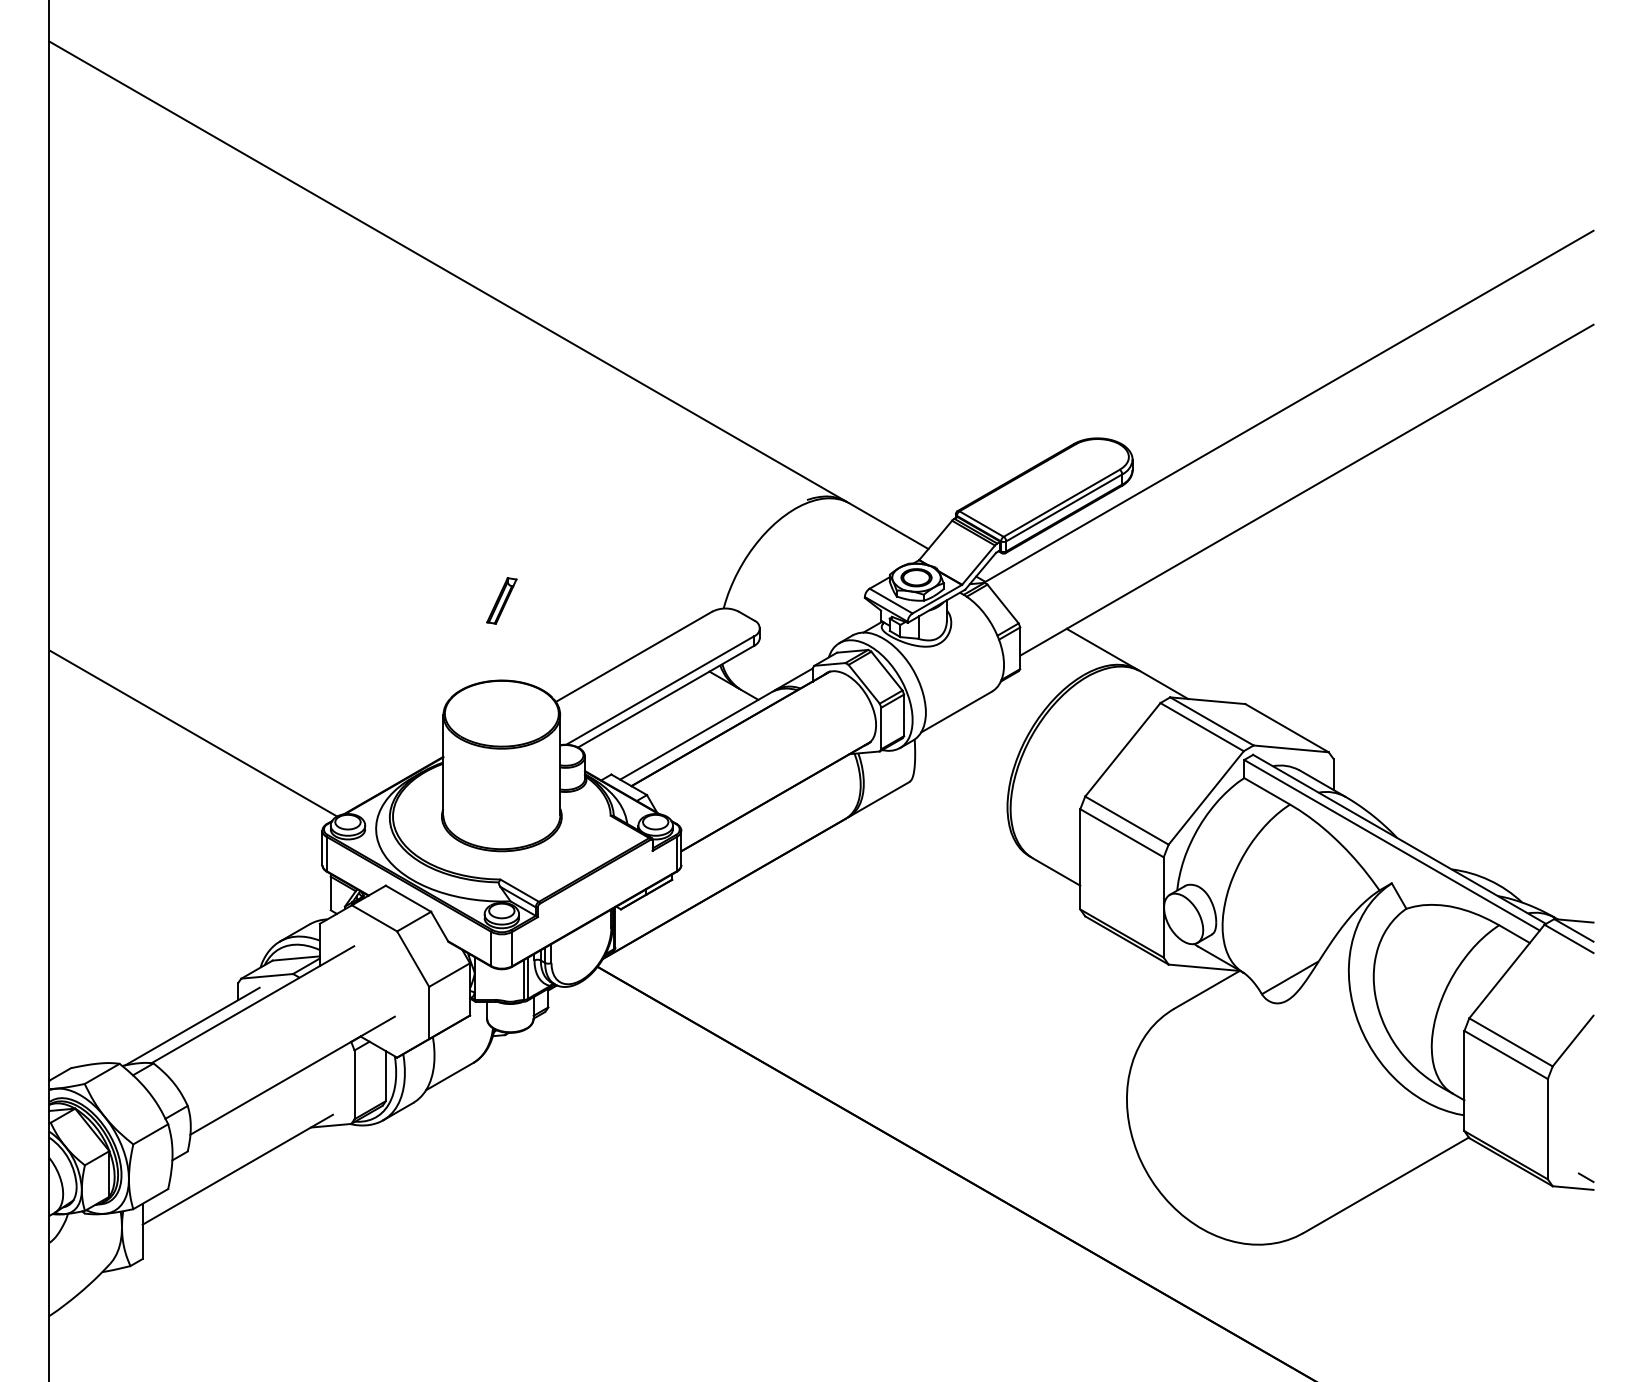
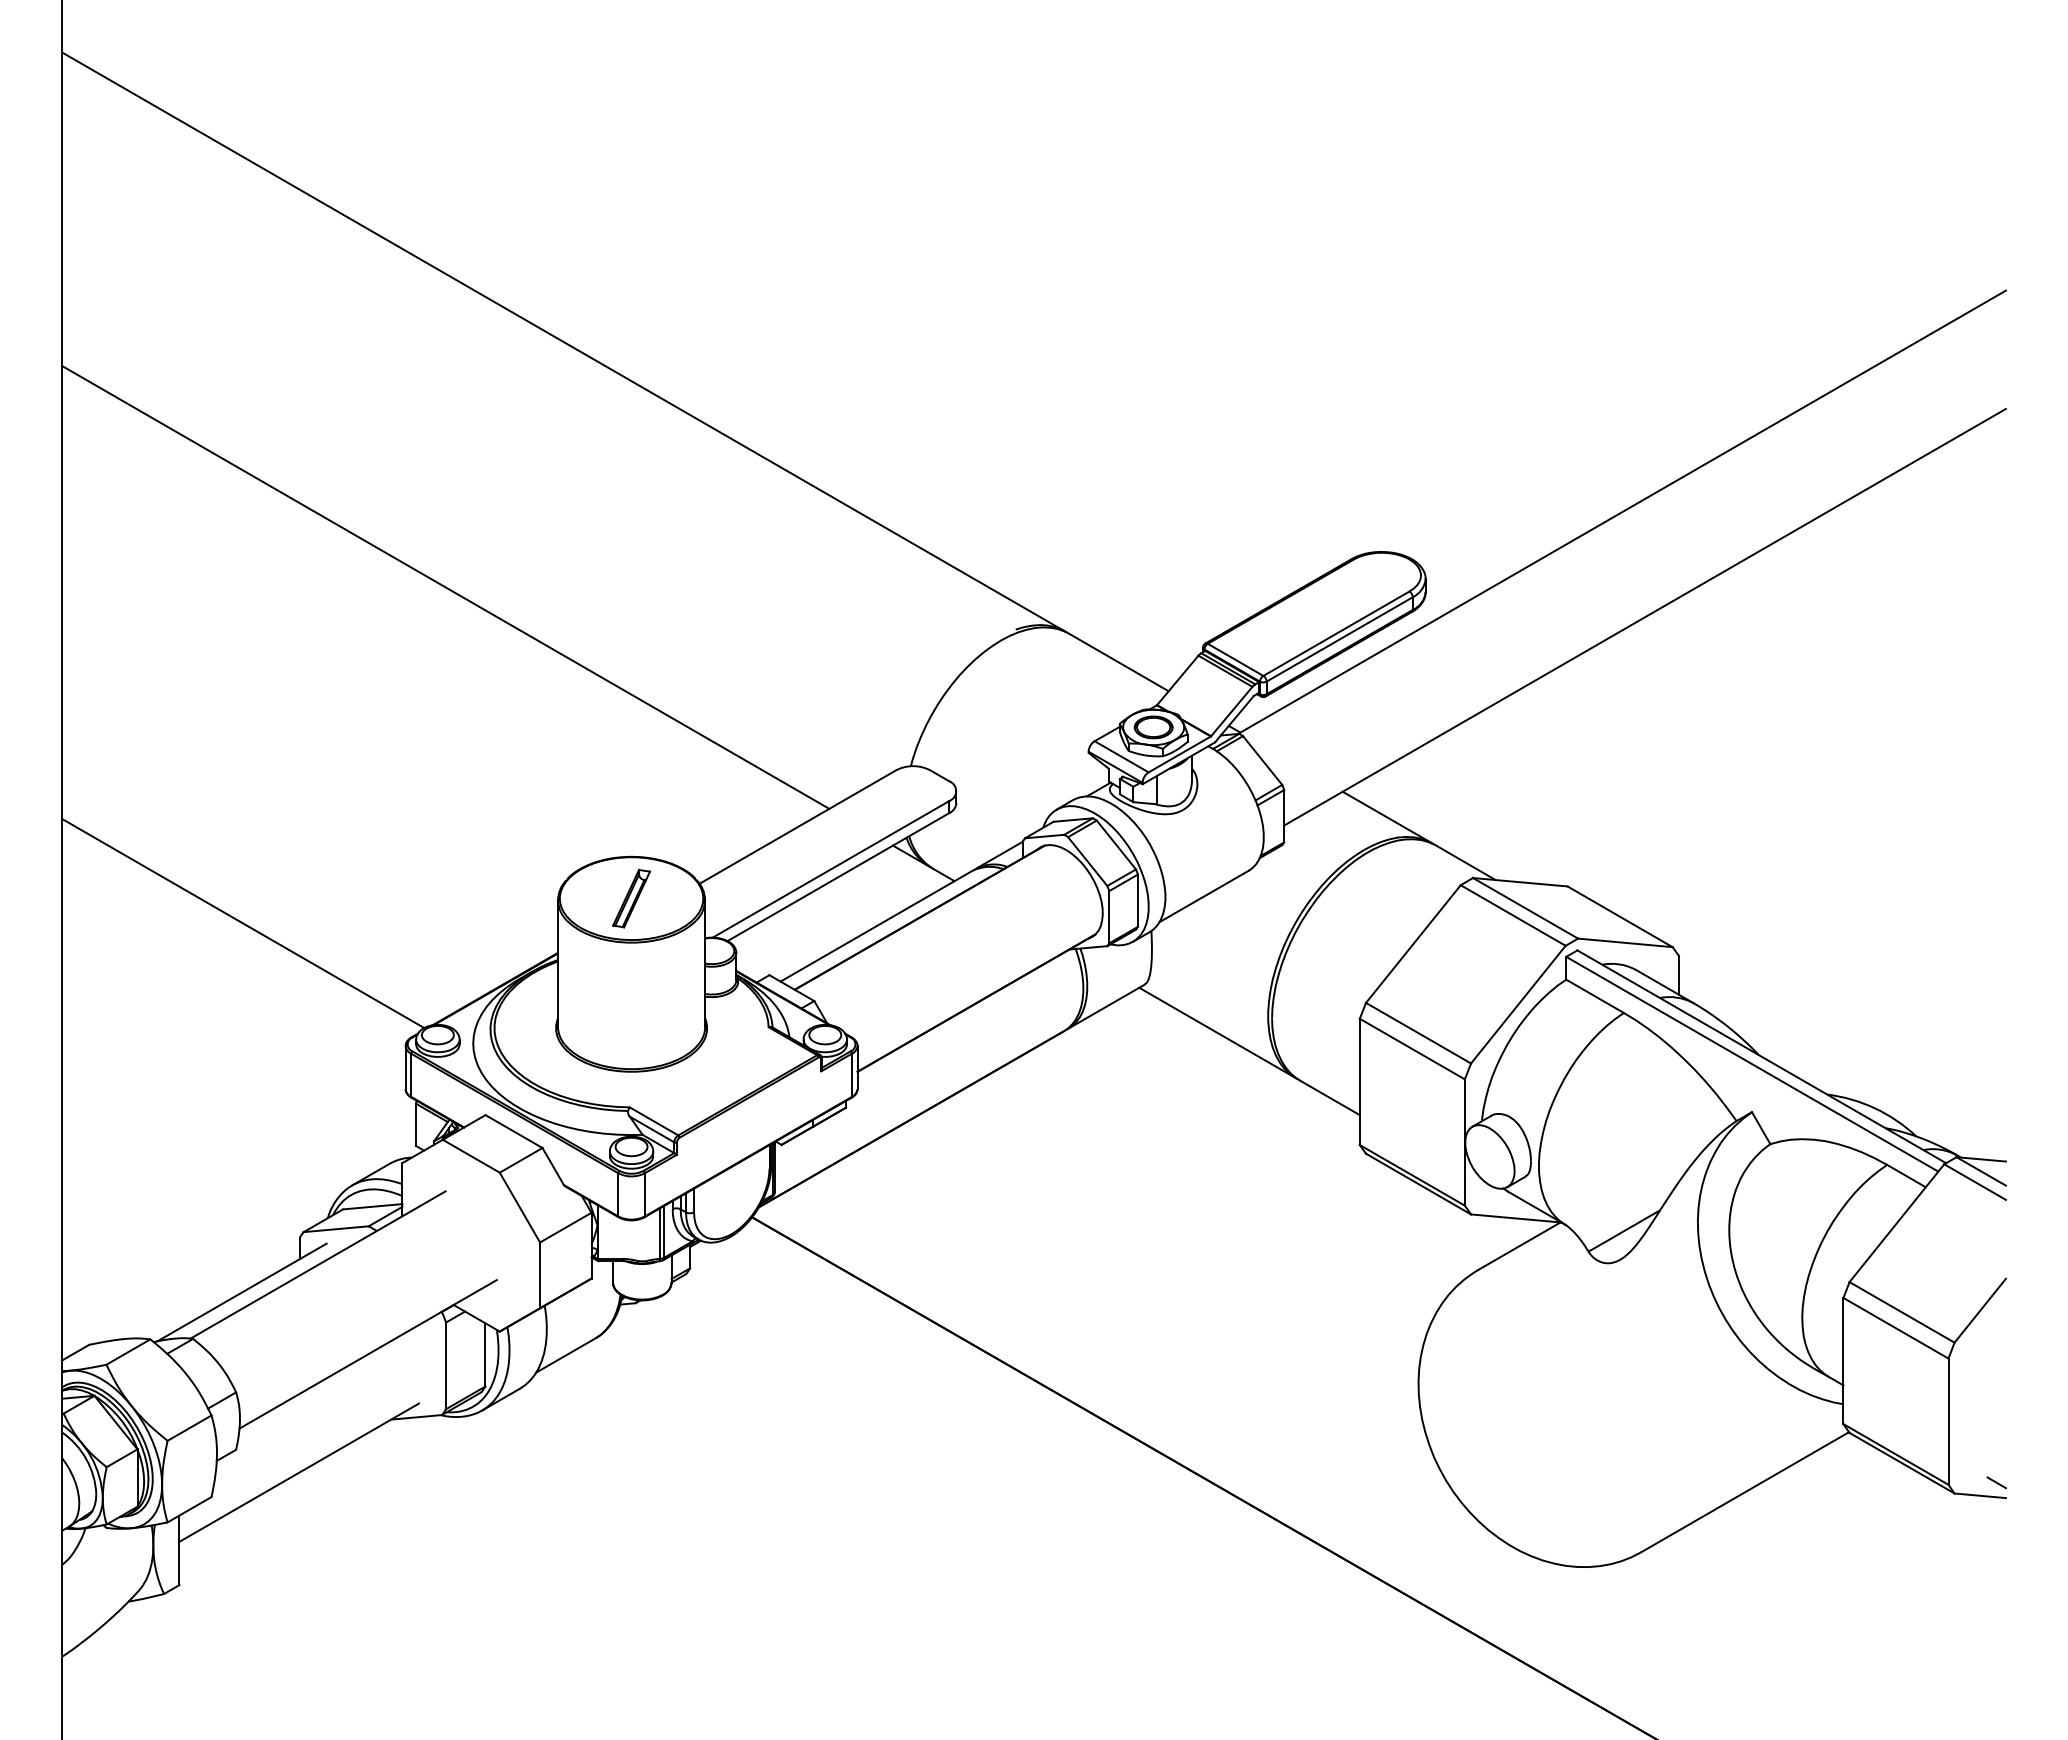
line: (354, 465) -> (445, 586), added
part: (501, 600) -> (631, 898), moved
line: (967, 820) -> (1217, 1032), added

